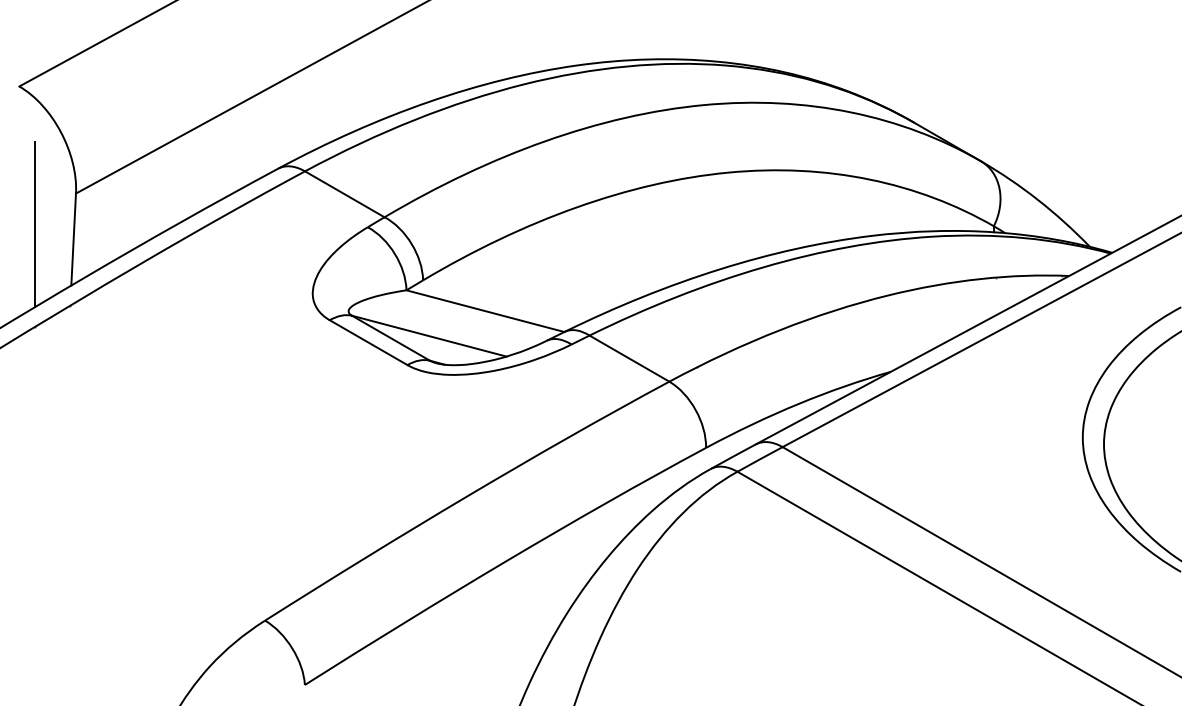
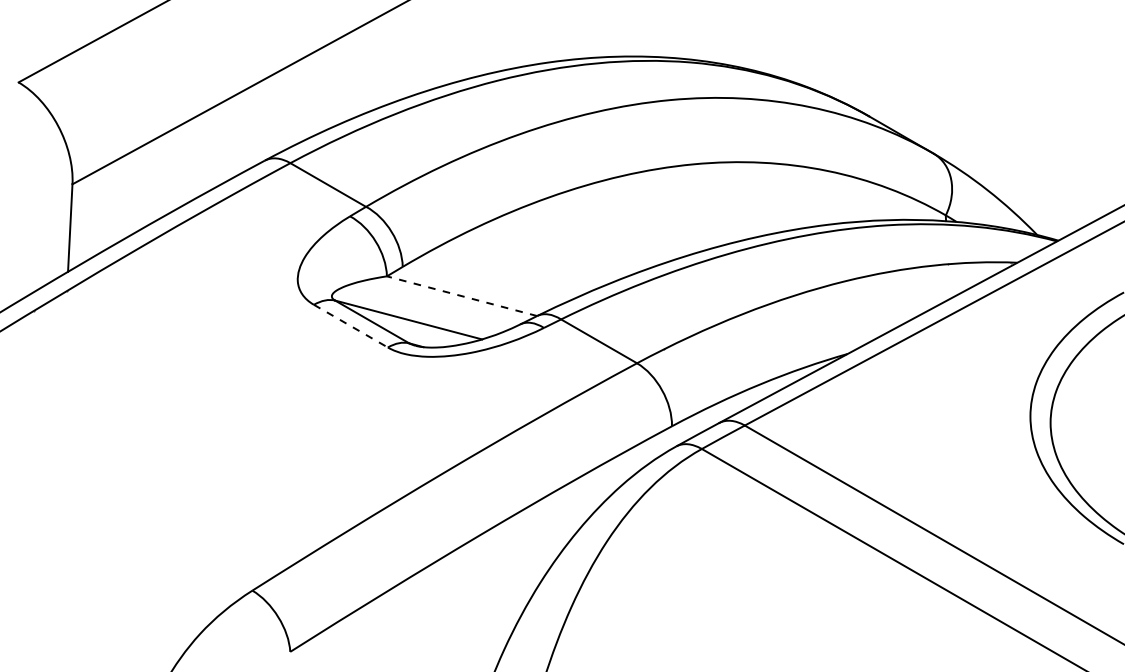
line: (35, 224) -> (33, 213), removed
line: (485, 311) -> (462, 296), solid -> dashed
line: (368, 343) -> (350, 326), solid -> dashed

